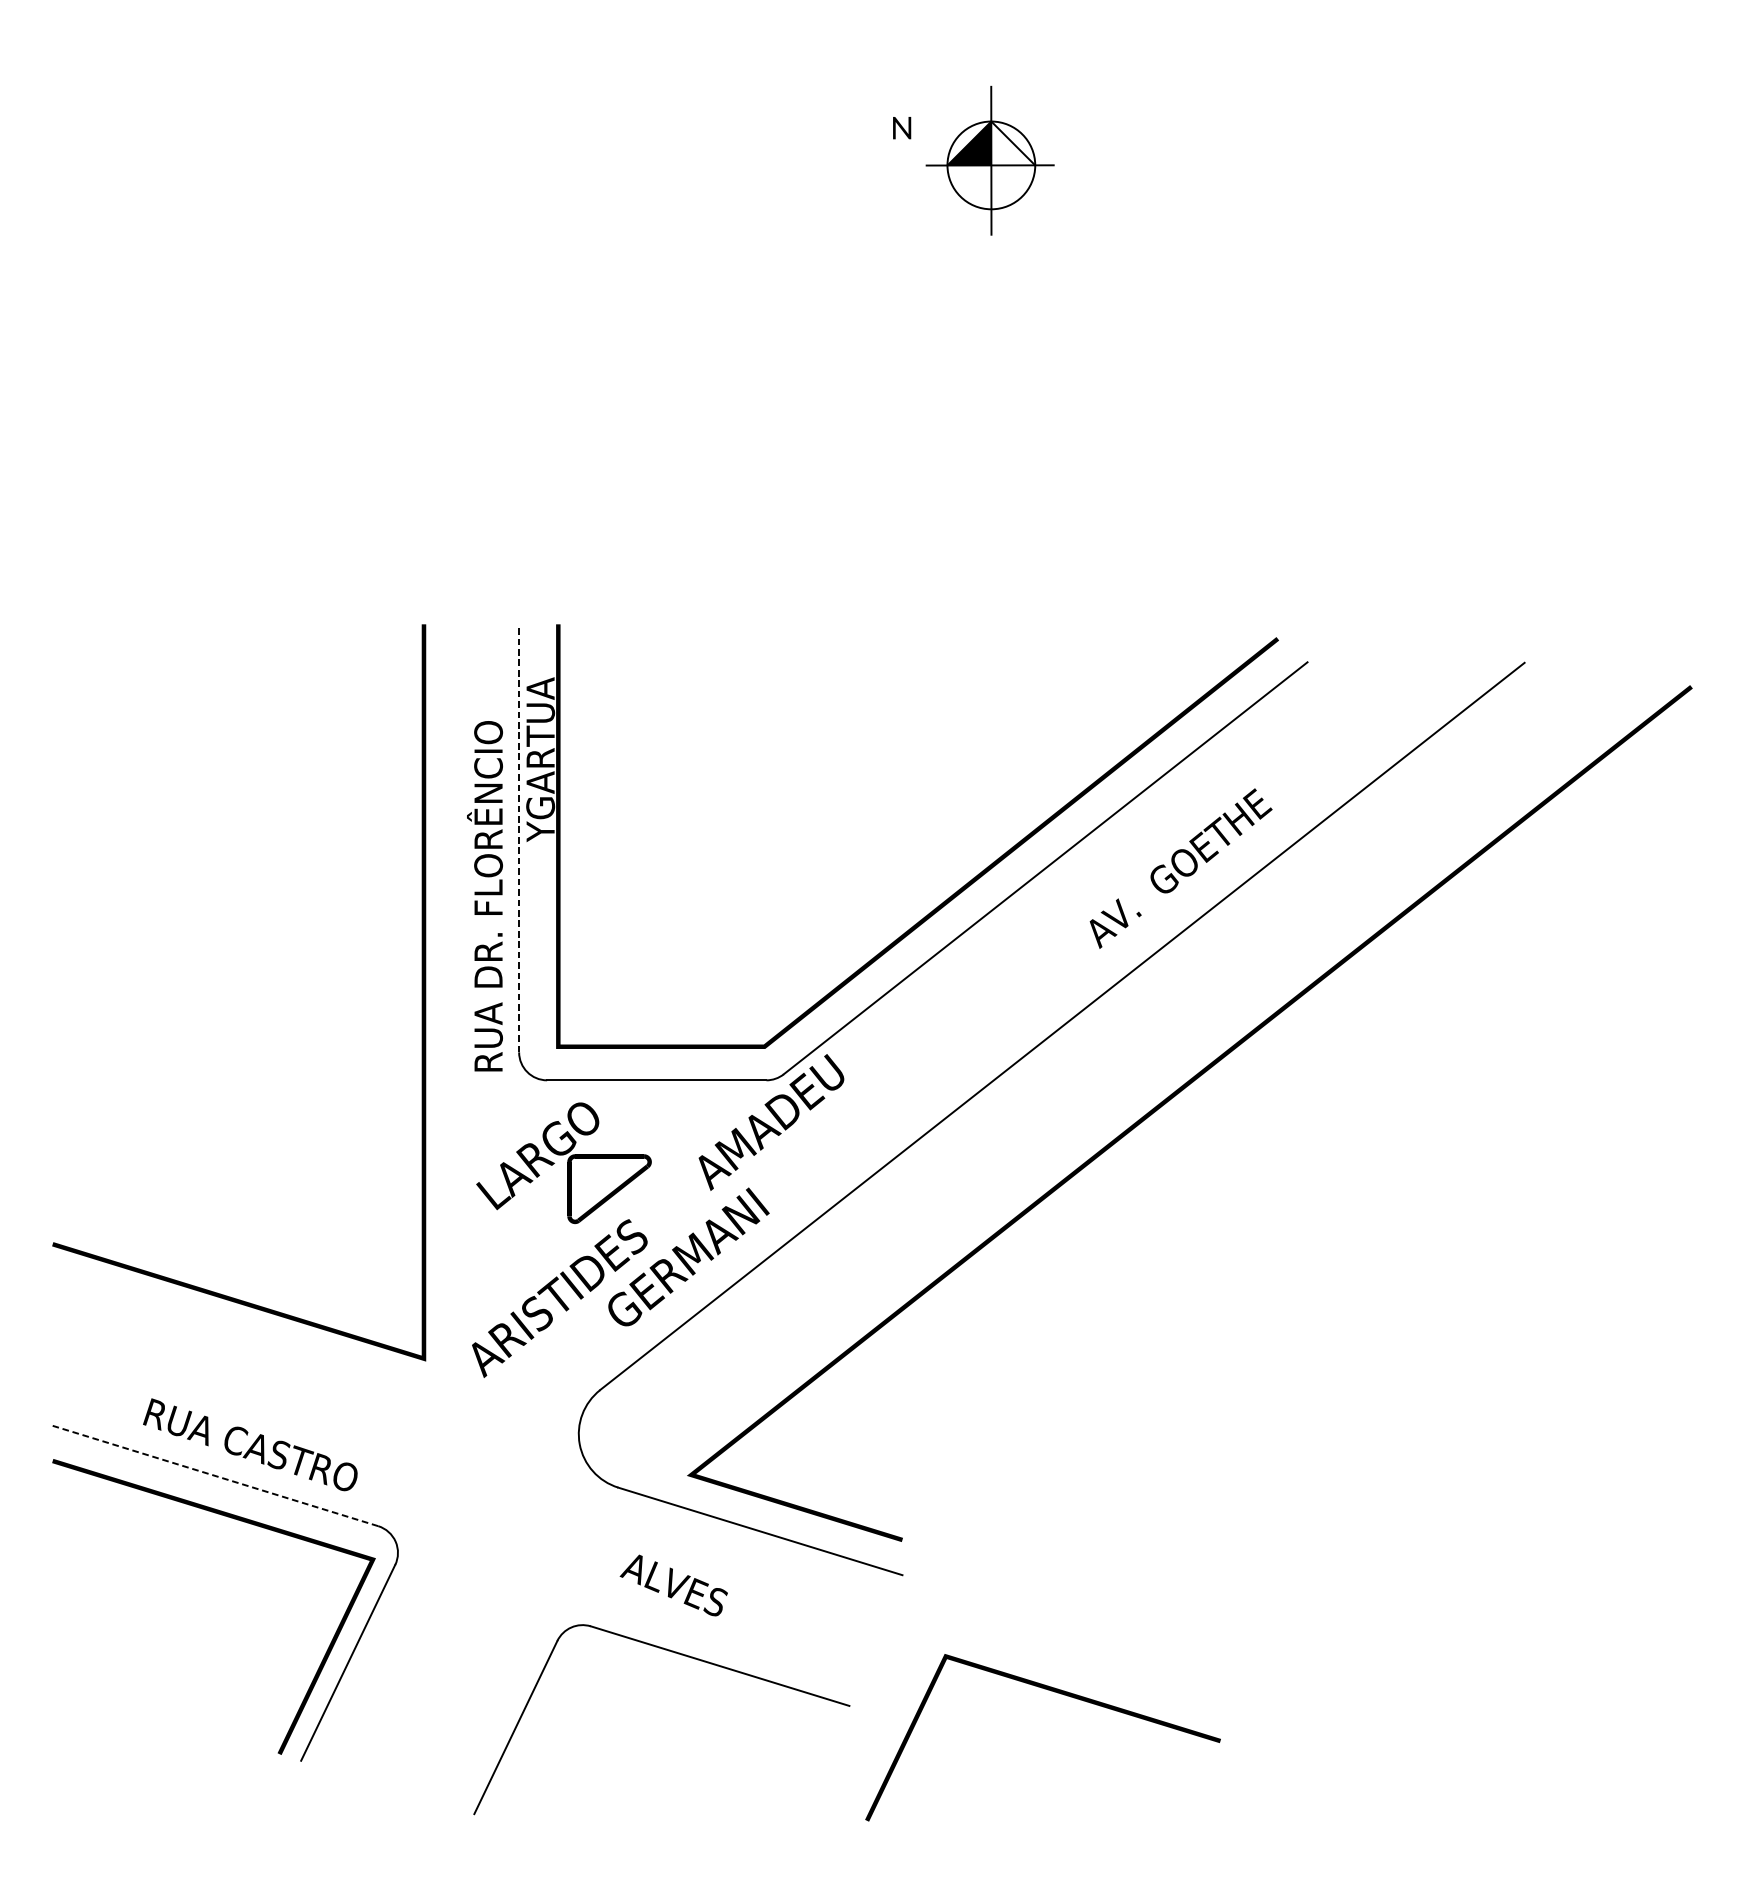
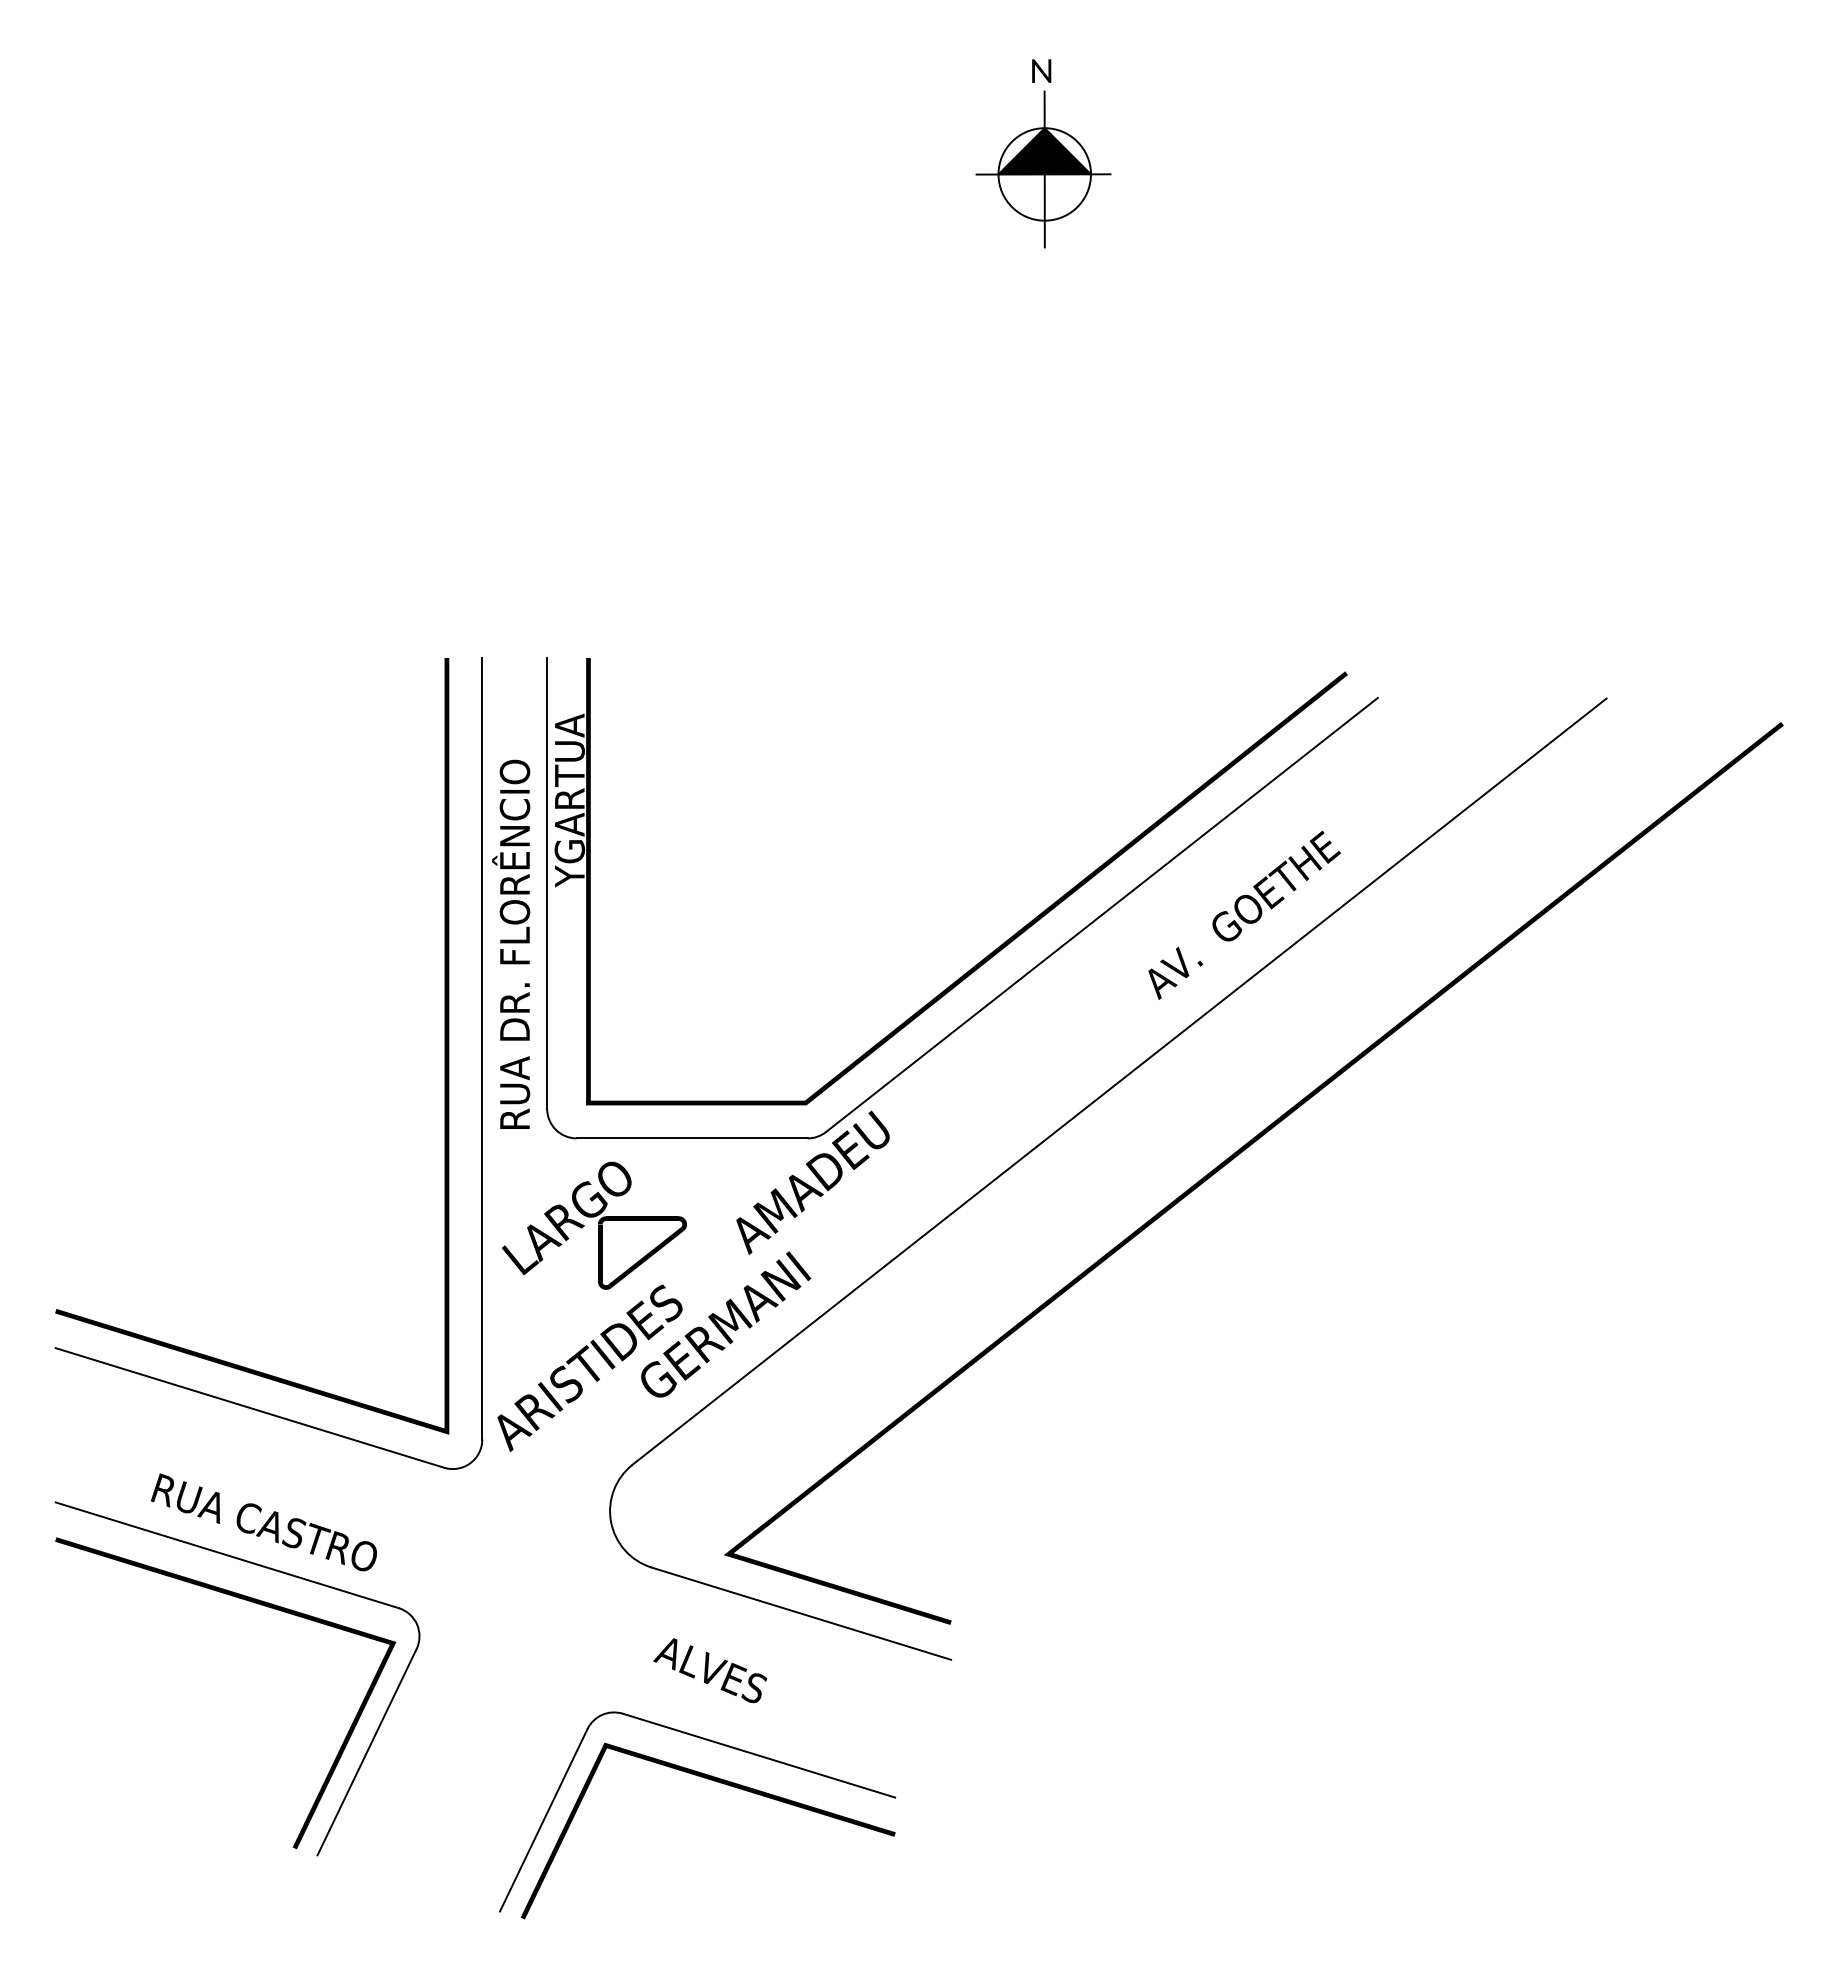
text: (901, 127) -> (1041, 70), moved
fill: (1012, 143) -> (1067, 151), added
line: (519, 837) -> (547, 882), dashed -> solid
part: (456, 1009) -> (481, 1063), added
line: (214, 1476) -> (226, 1555), dashed -> solid
line: (1057, 1693) -> (723, 1784), moved

